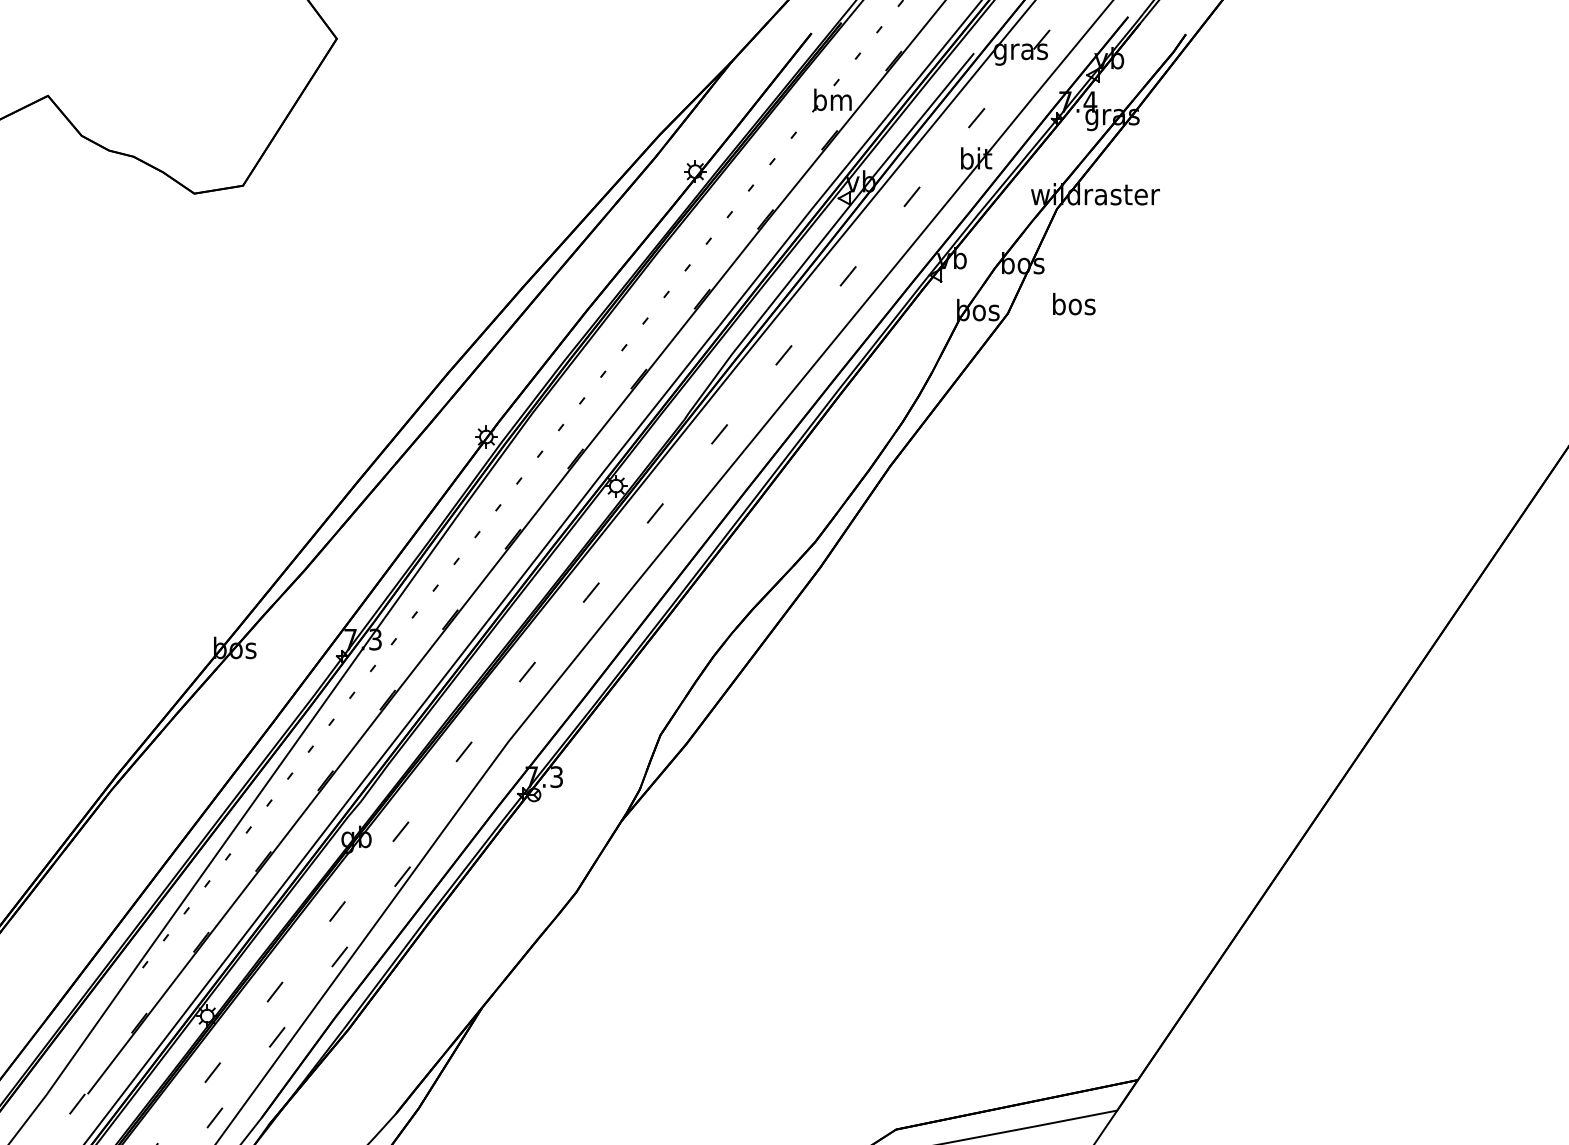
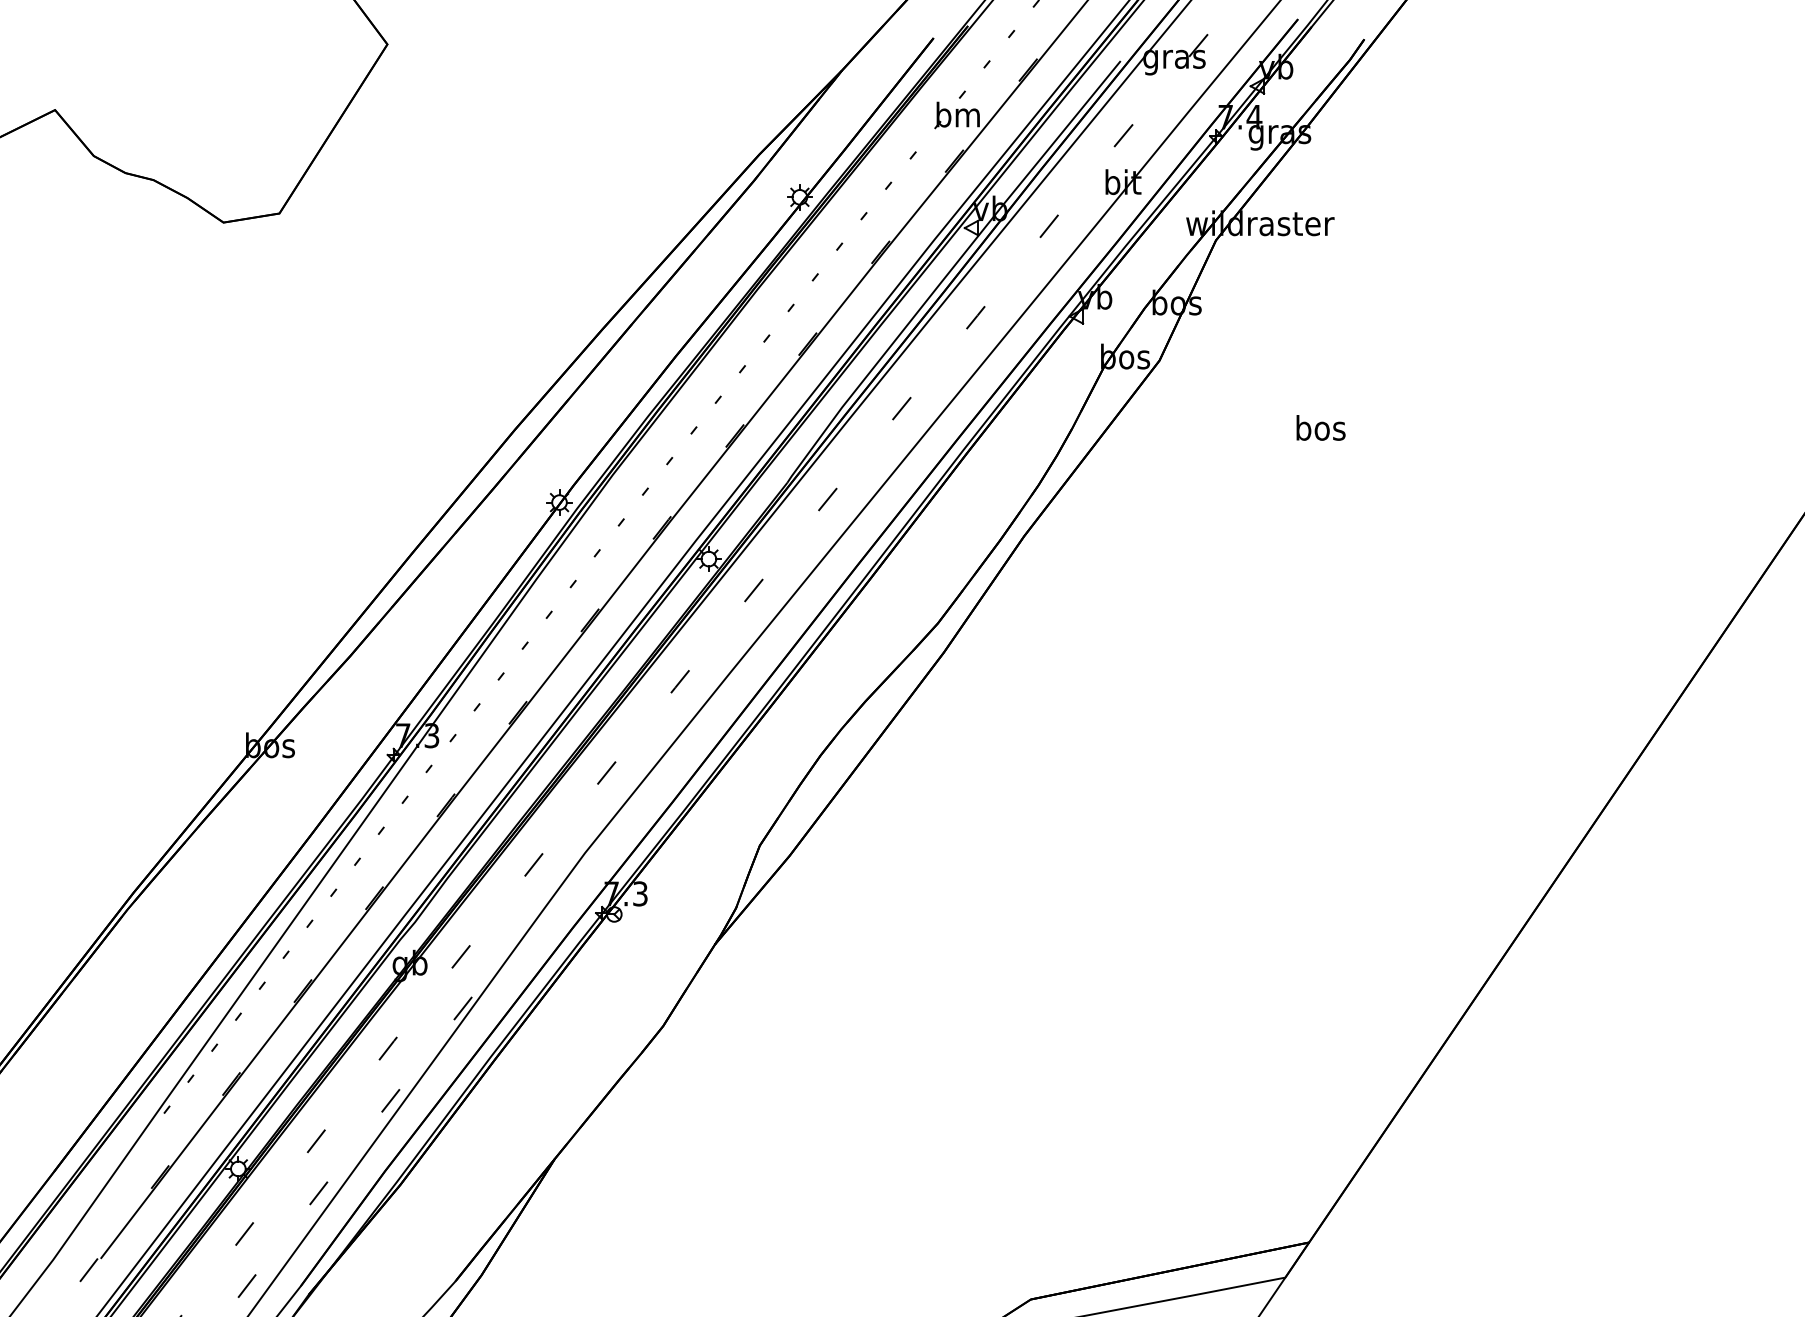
text: (1074, 304) -> (1321, 428), moved

